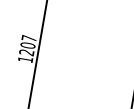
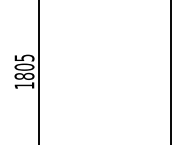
text: (28, 45) -> (24, 66), 1207 -> 1805

